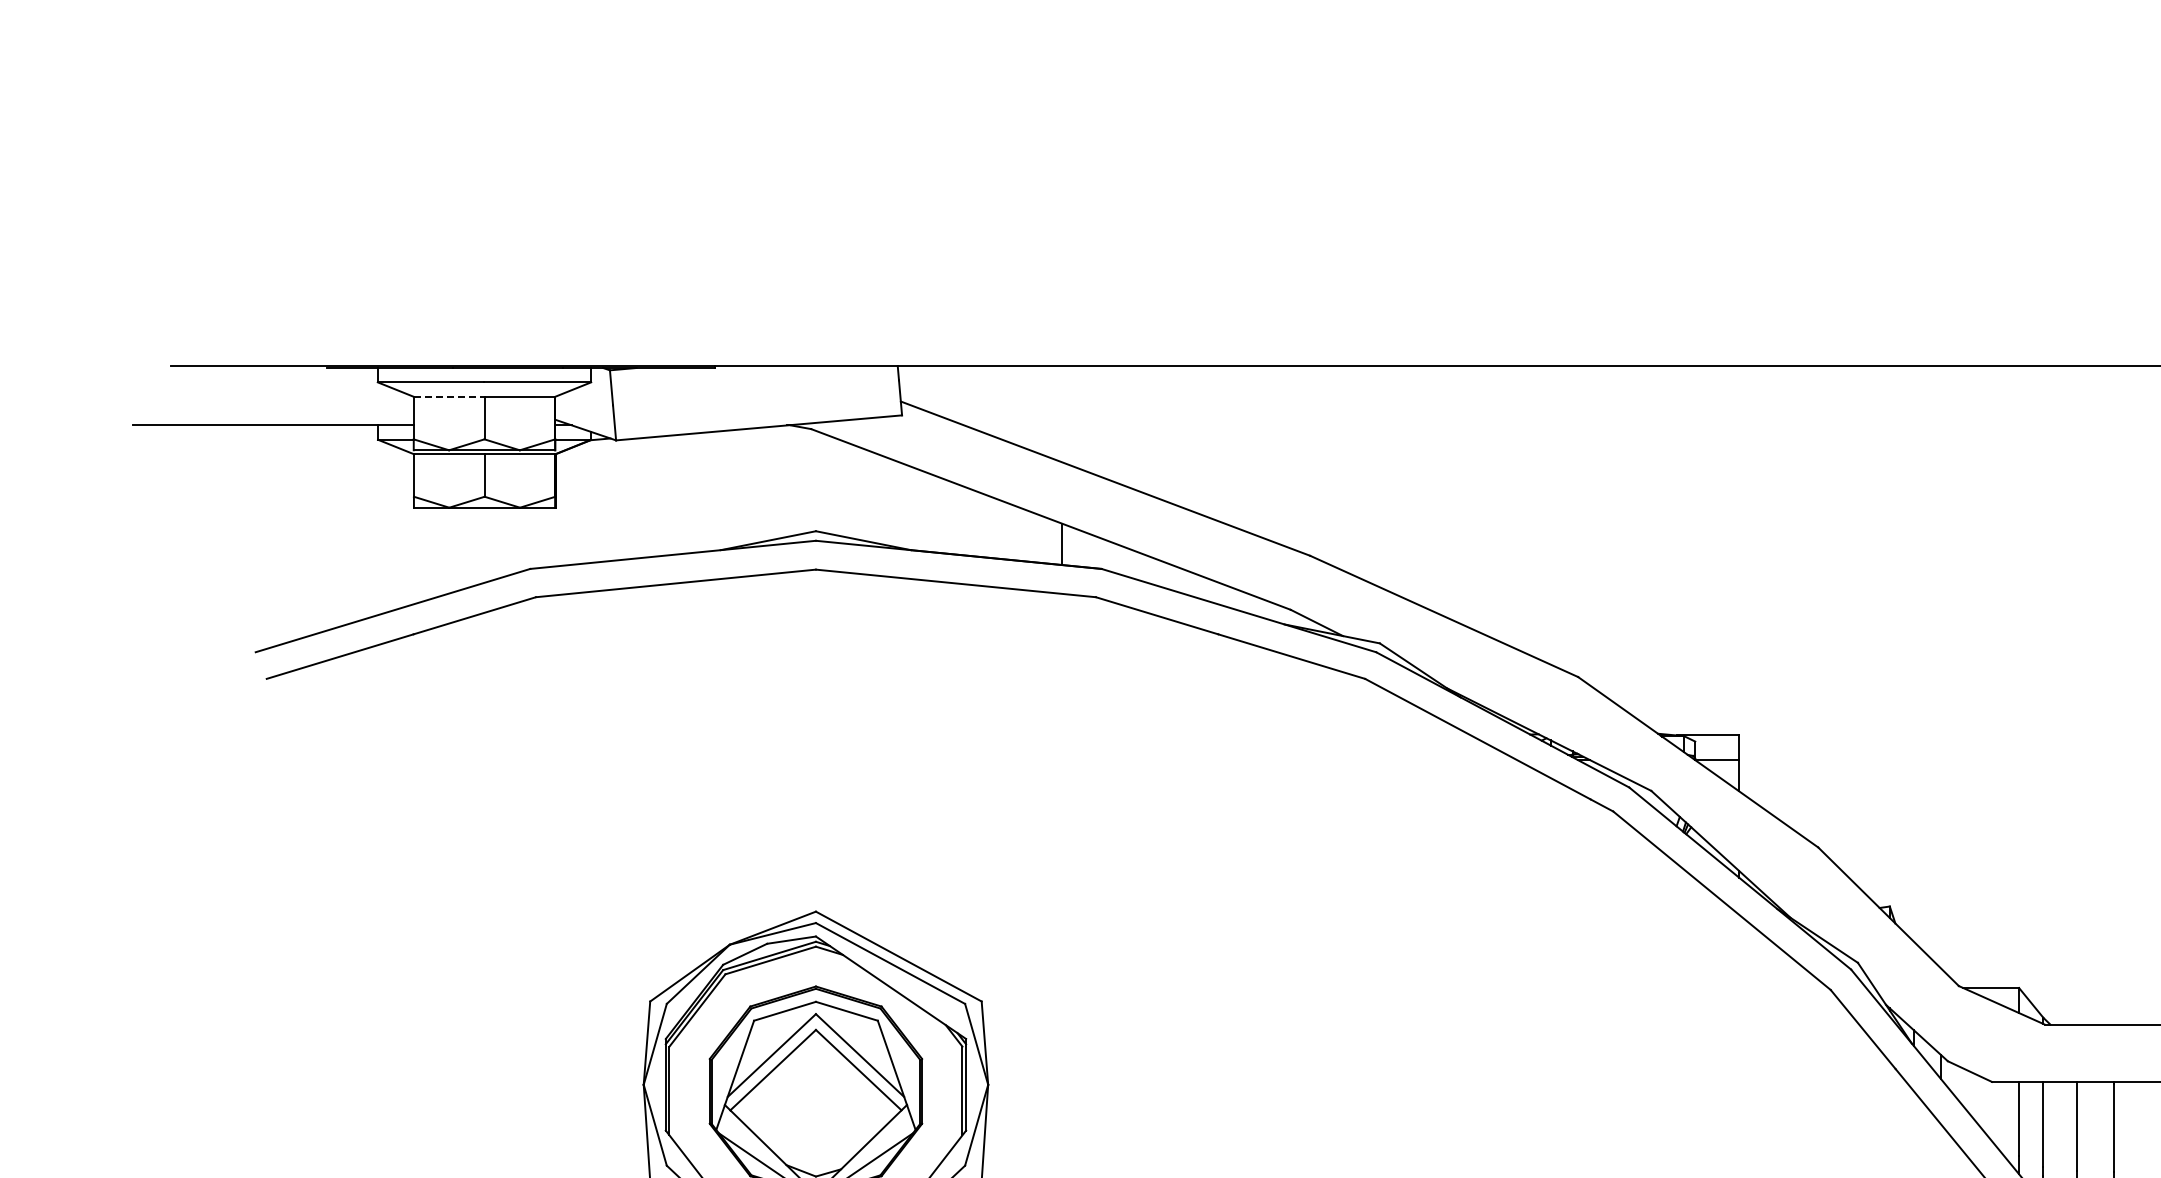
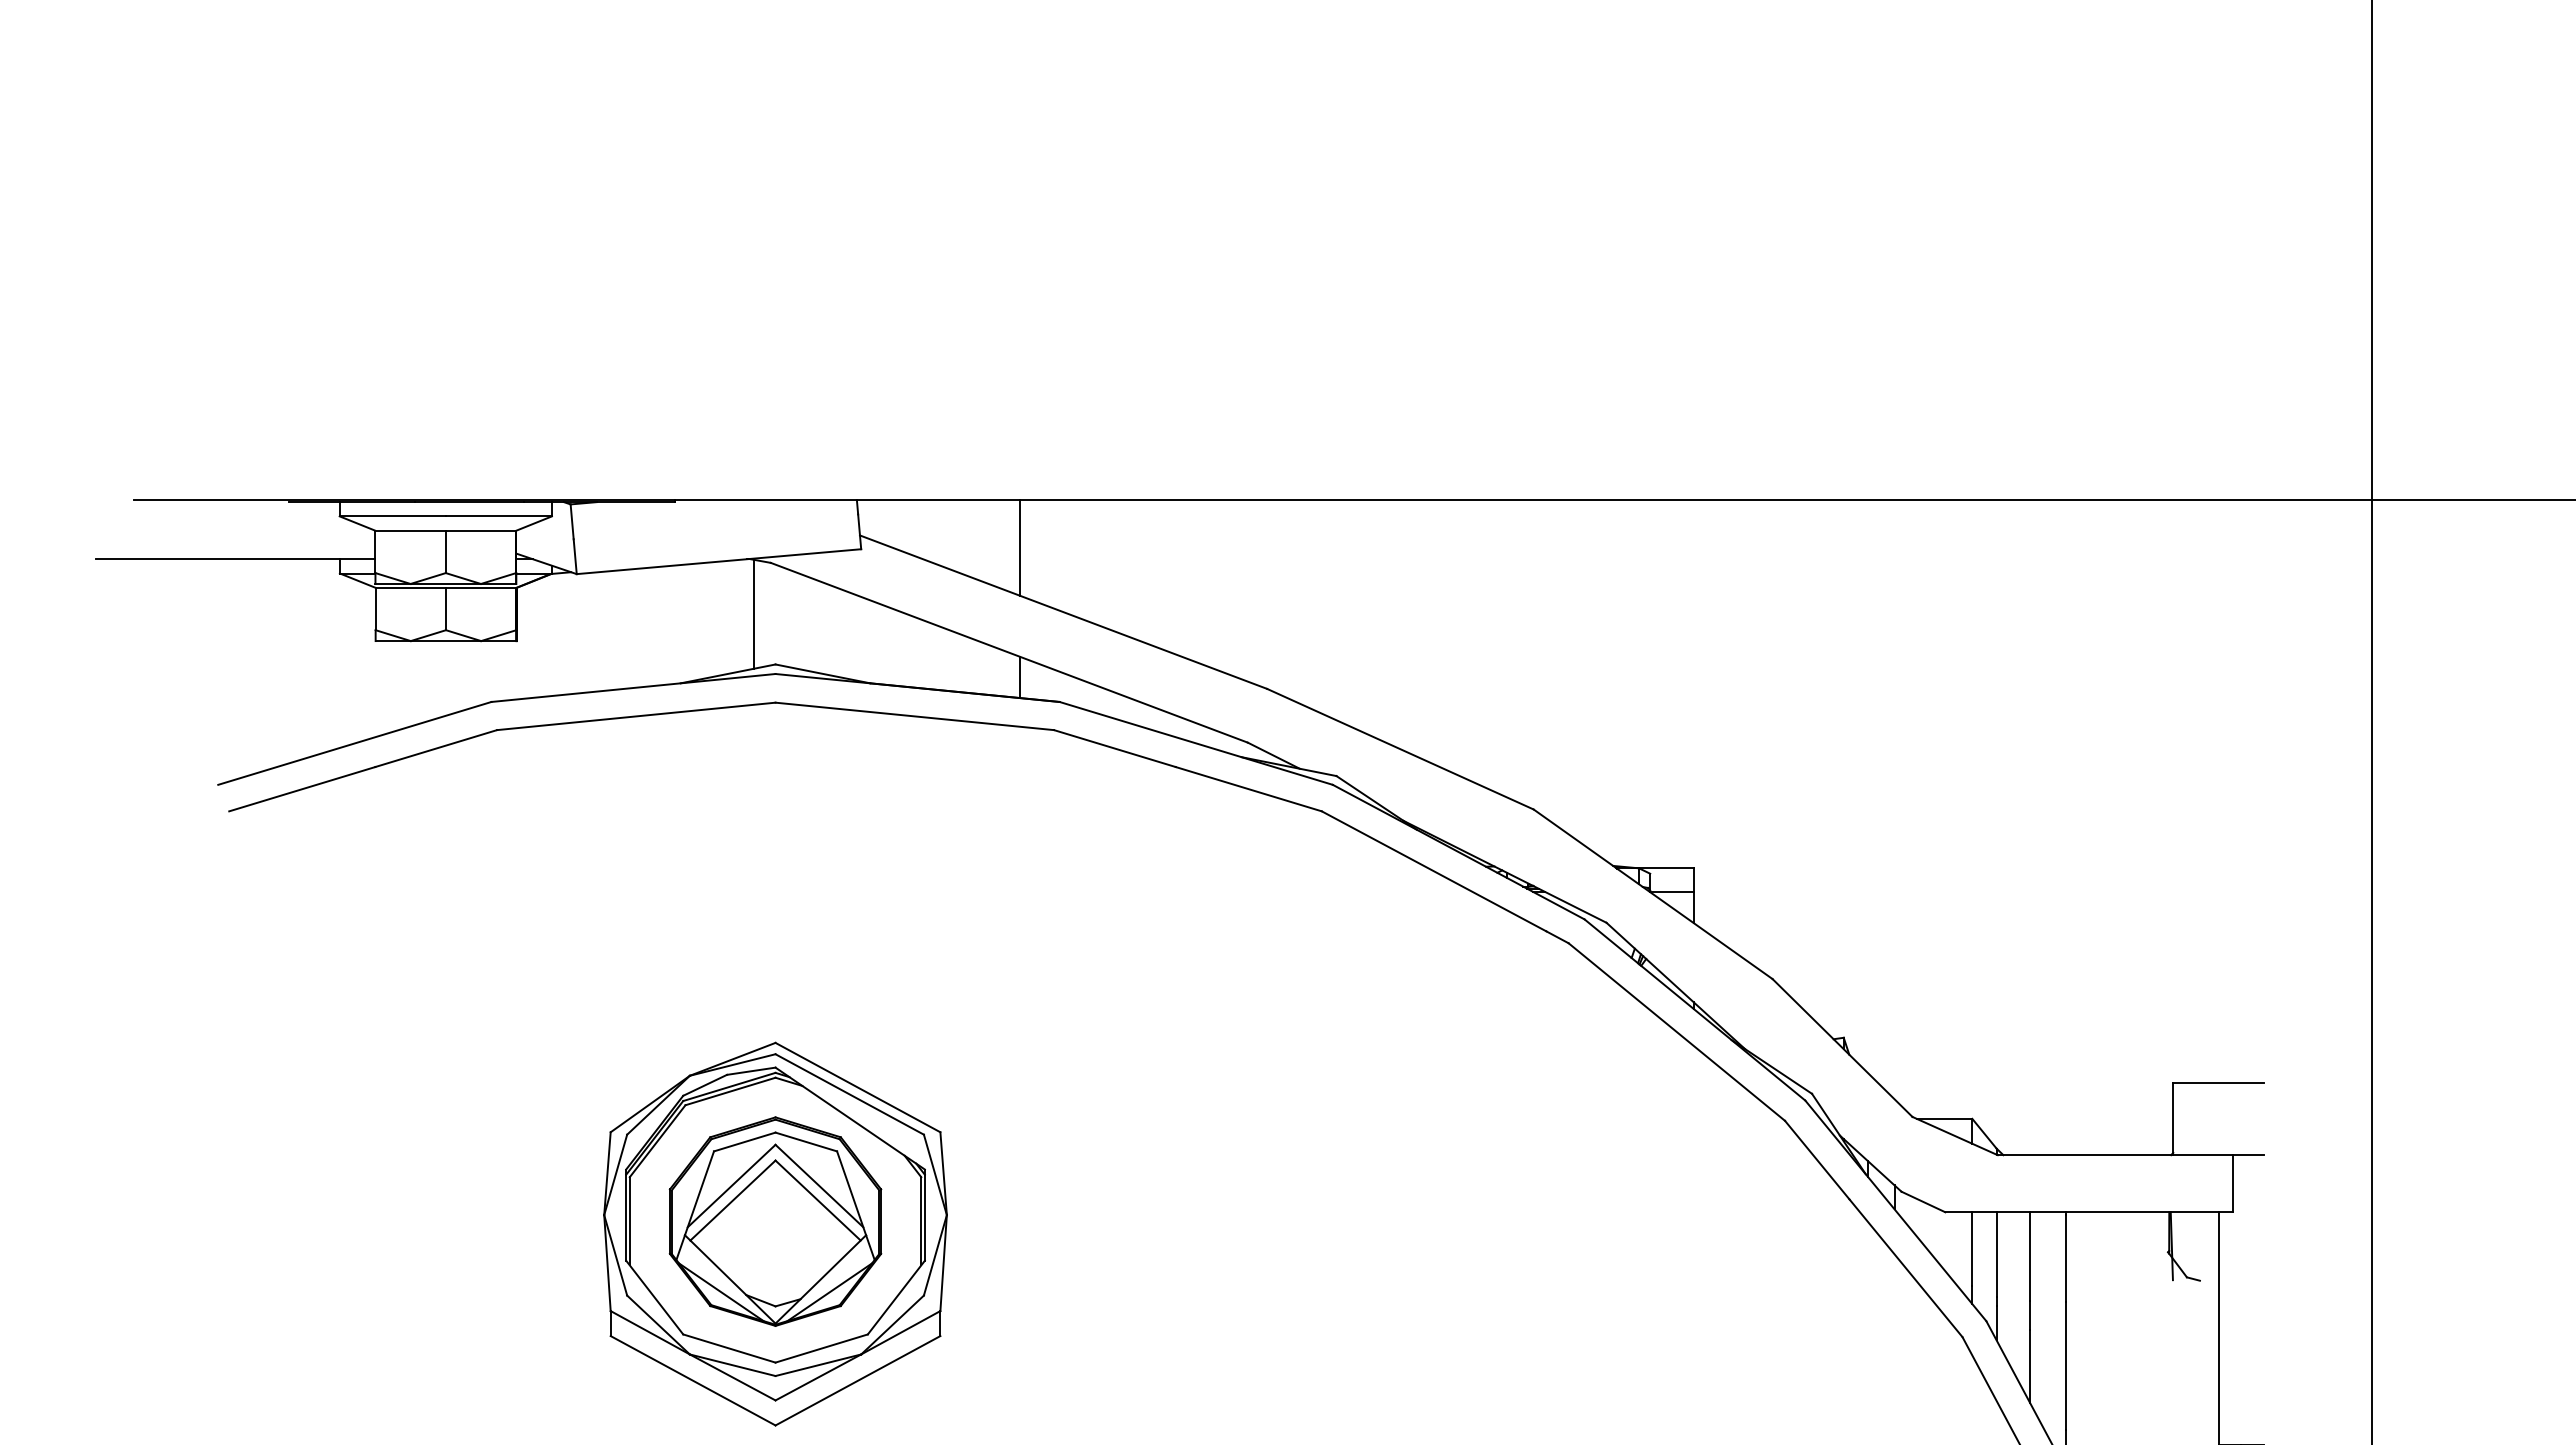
line: (449, 396) -> (411, 530), dashed -> solid
line: (1062, 413) -> (1020, 547), added
line: (793, 479) -> (753, 613), added

